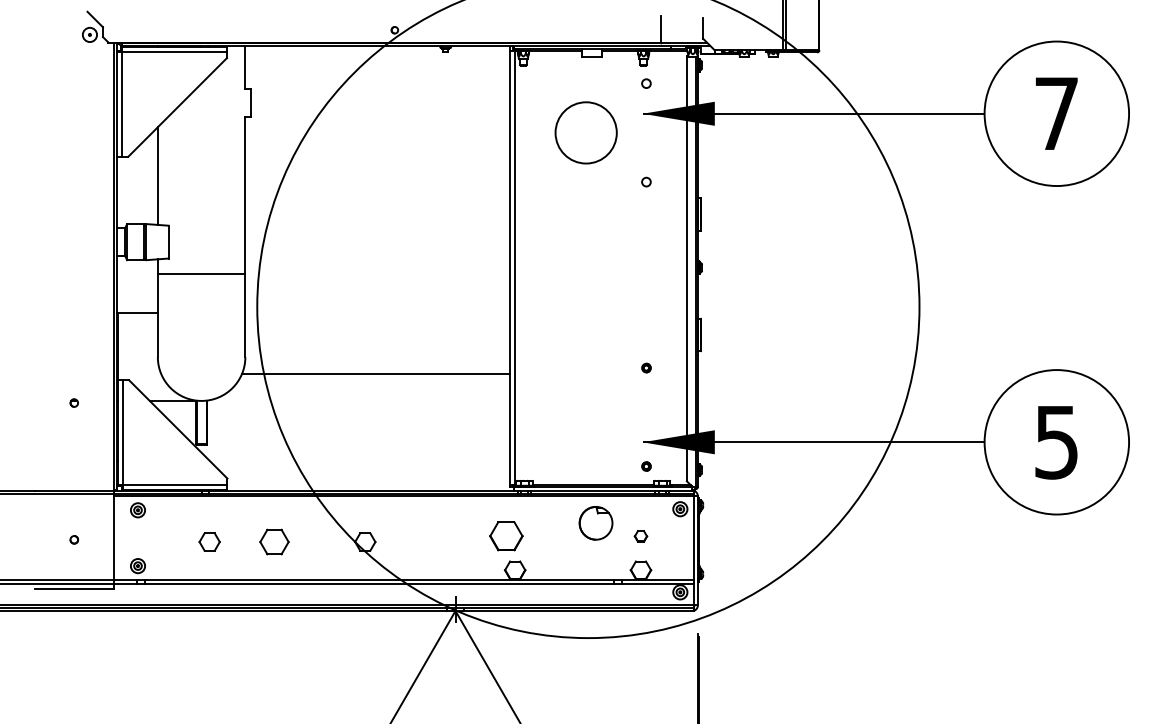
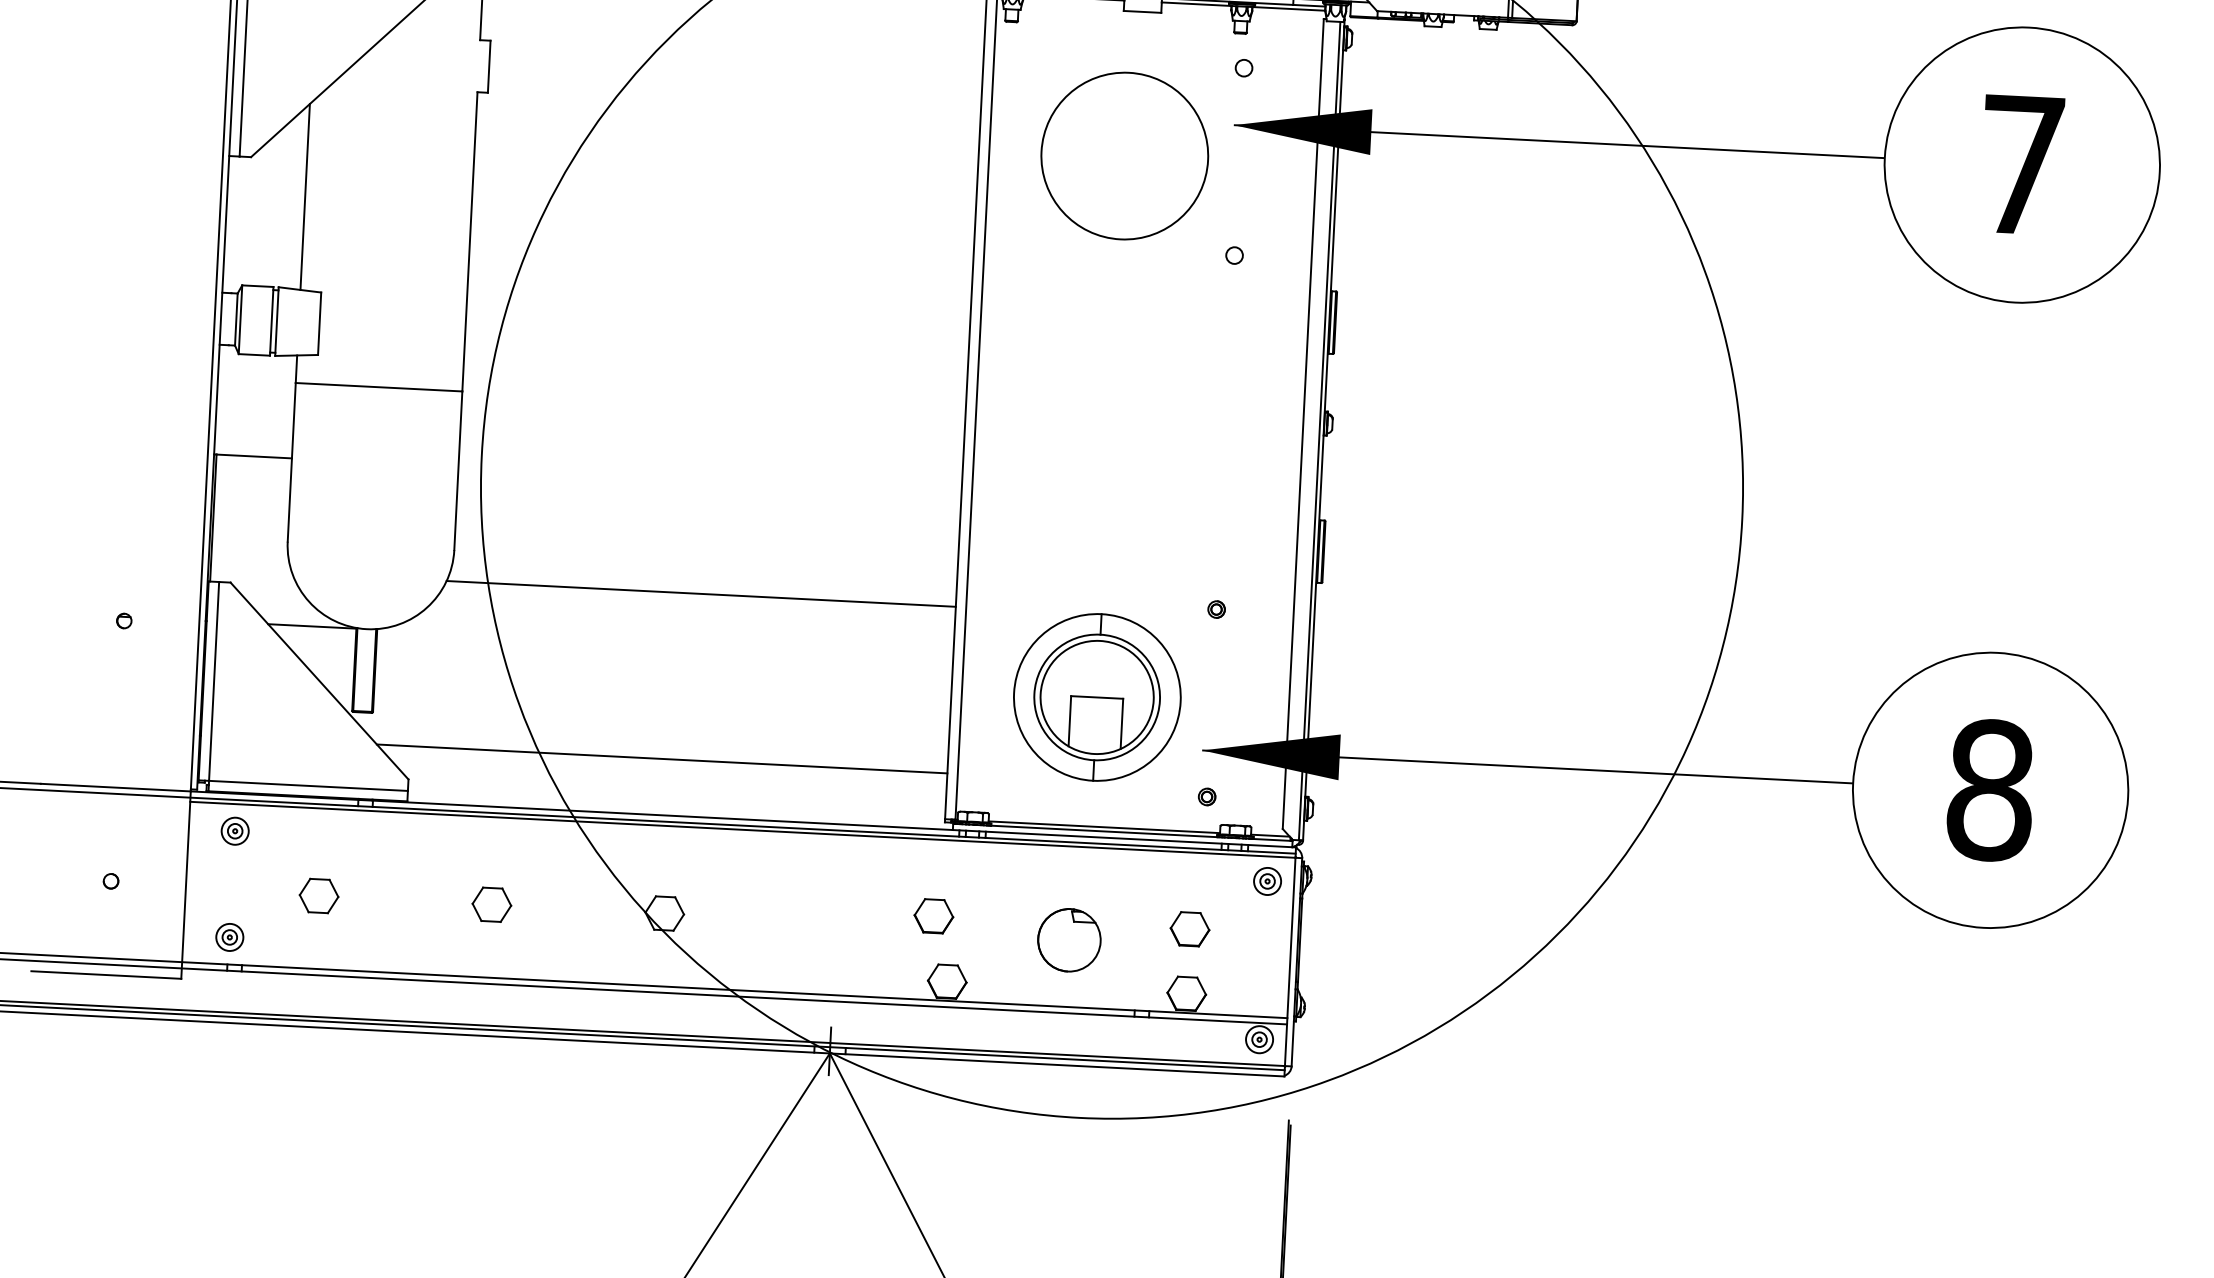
circle: (585, 132) -> (1123, 155), size x1.43
part: (585, 416) -> (1095, 695), added
text: (1056, 441) -> (1990, 788), 5 -> 8
line: (359, 461) -> (661, 759), added
part: (595, 523) -> (1068, 940), moved
part: (506, 536) -> (934, 916), size x0.62
part: (640, 536) -> (1189, 929), size x1.67
part: (209, 541) -> (318, 894), moved
part: (274, 541) -> (491, 903), size x0.71

